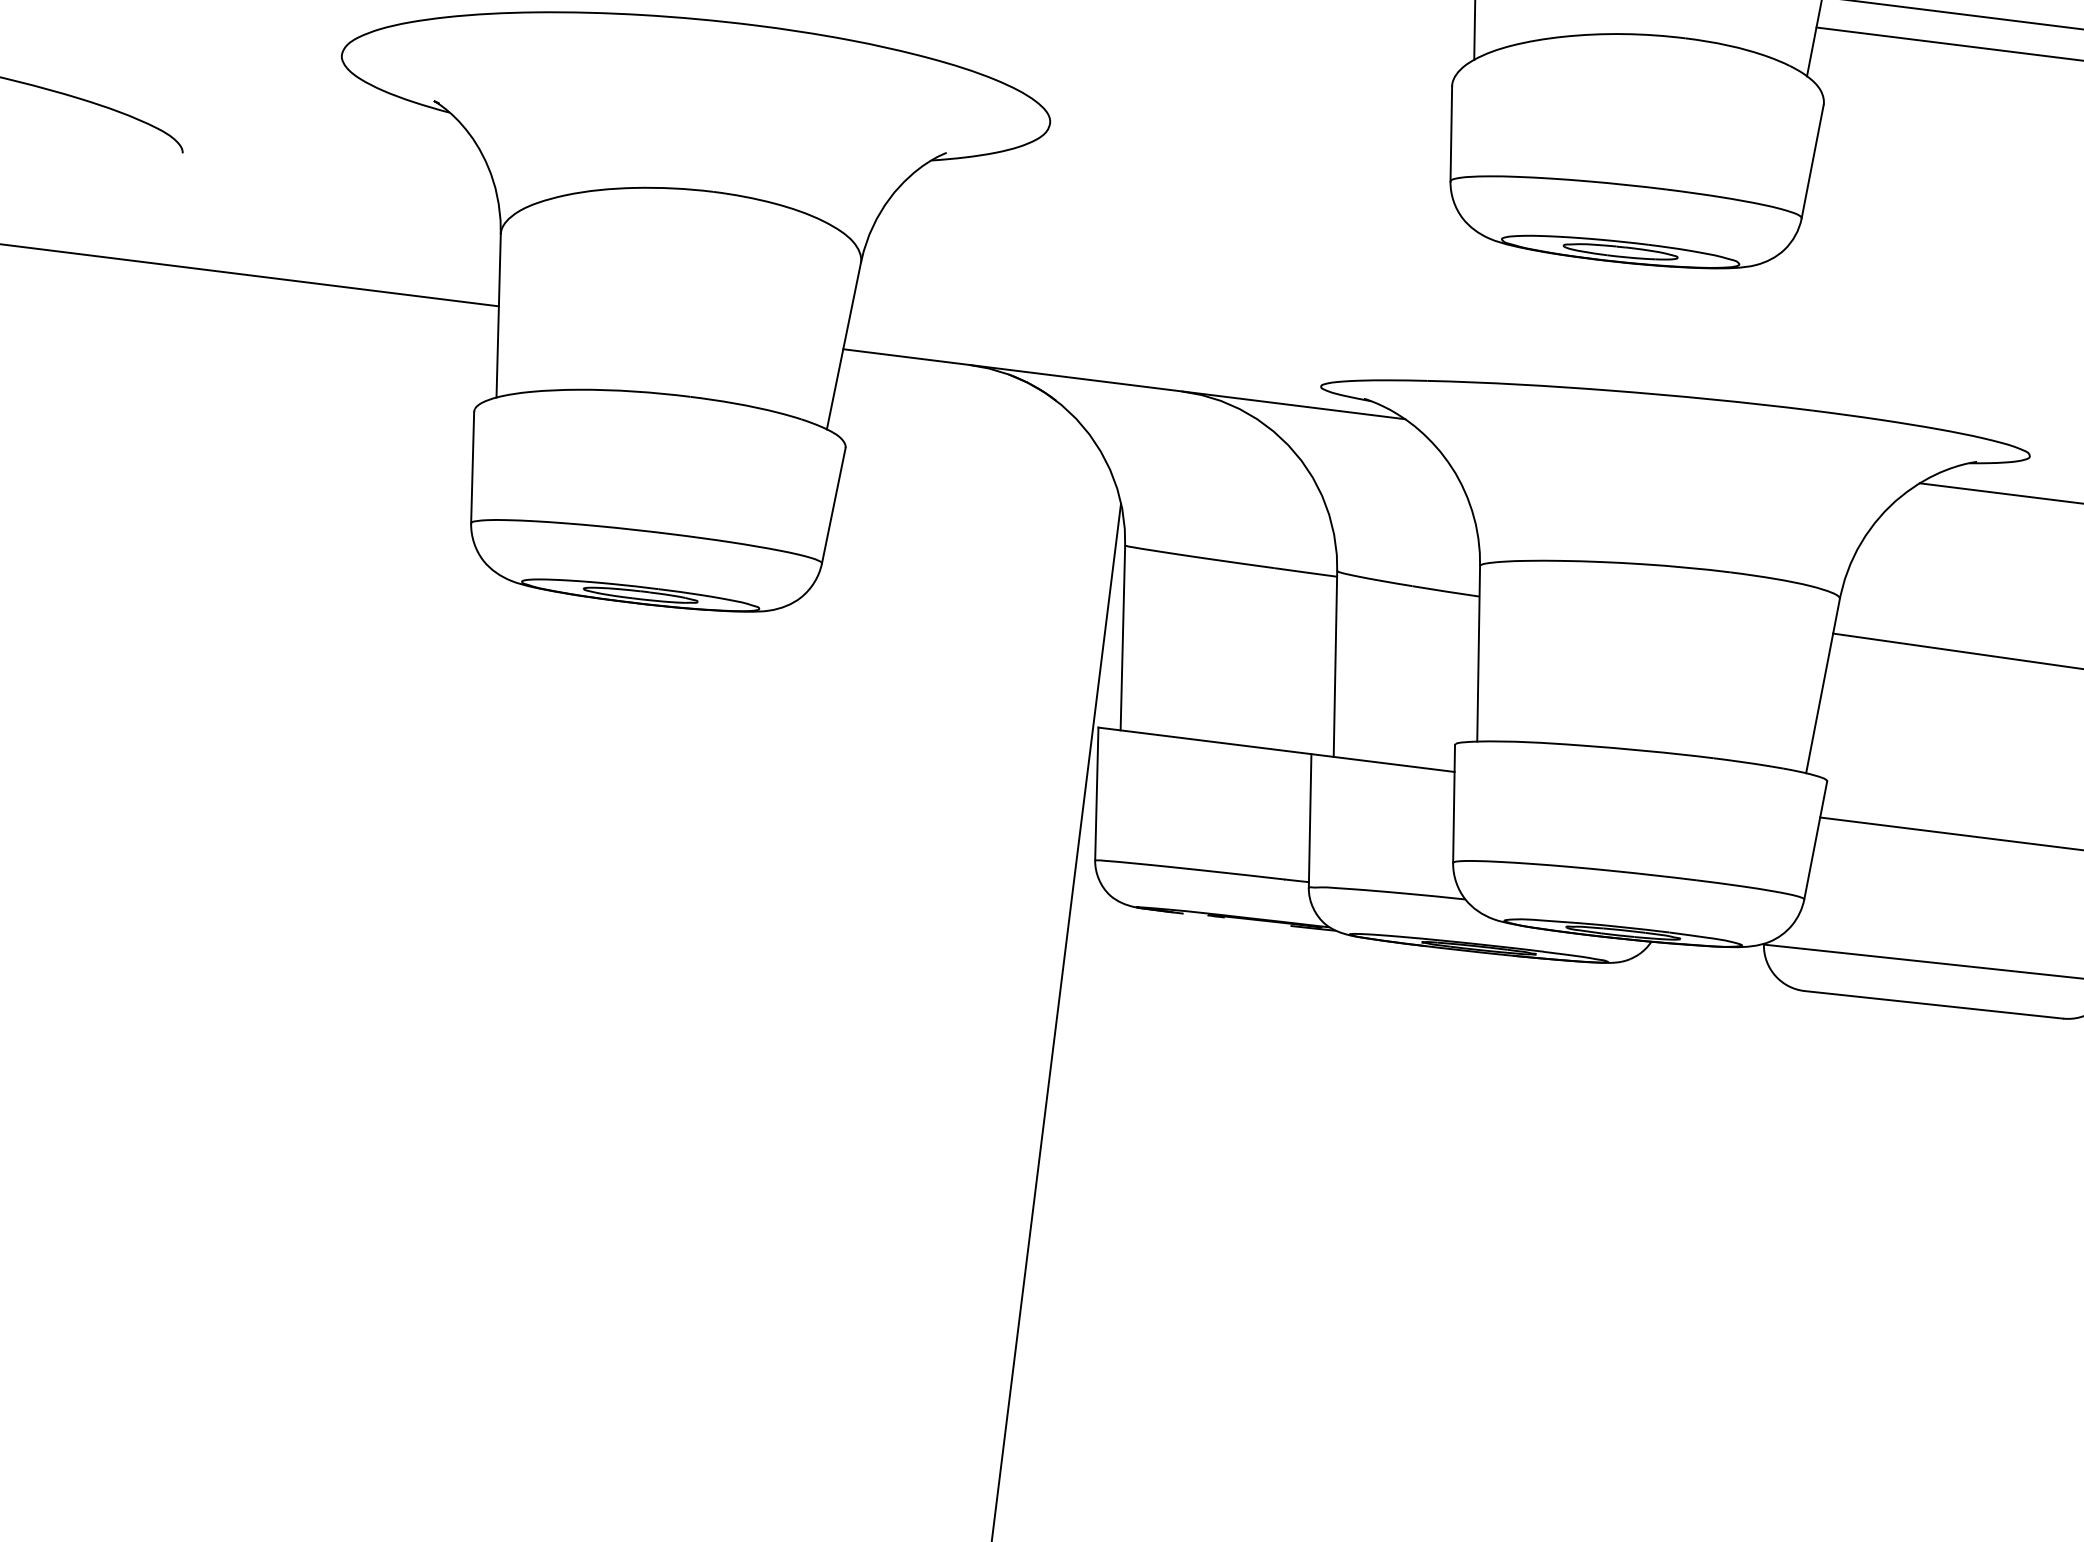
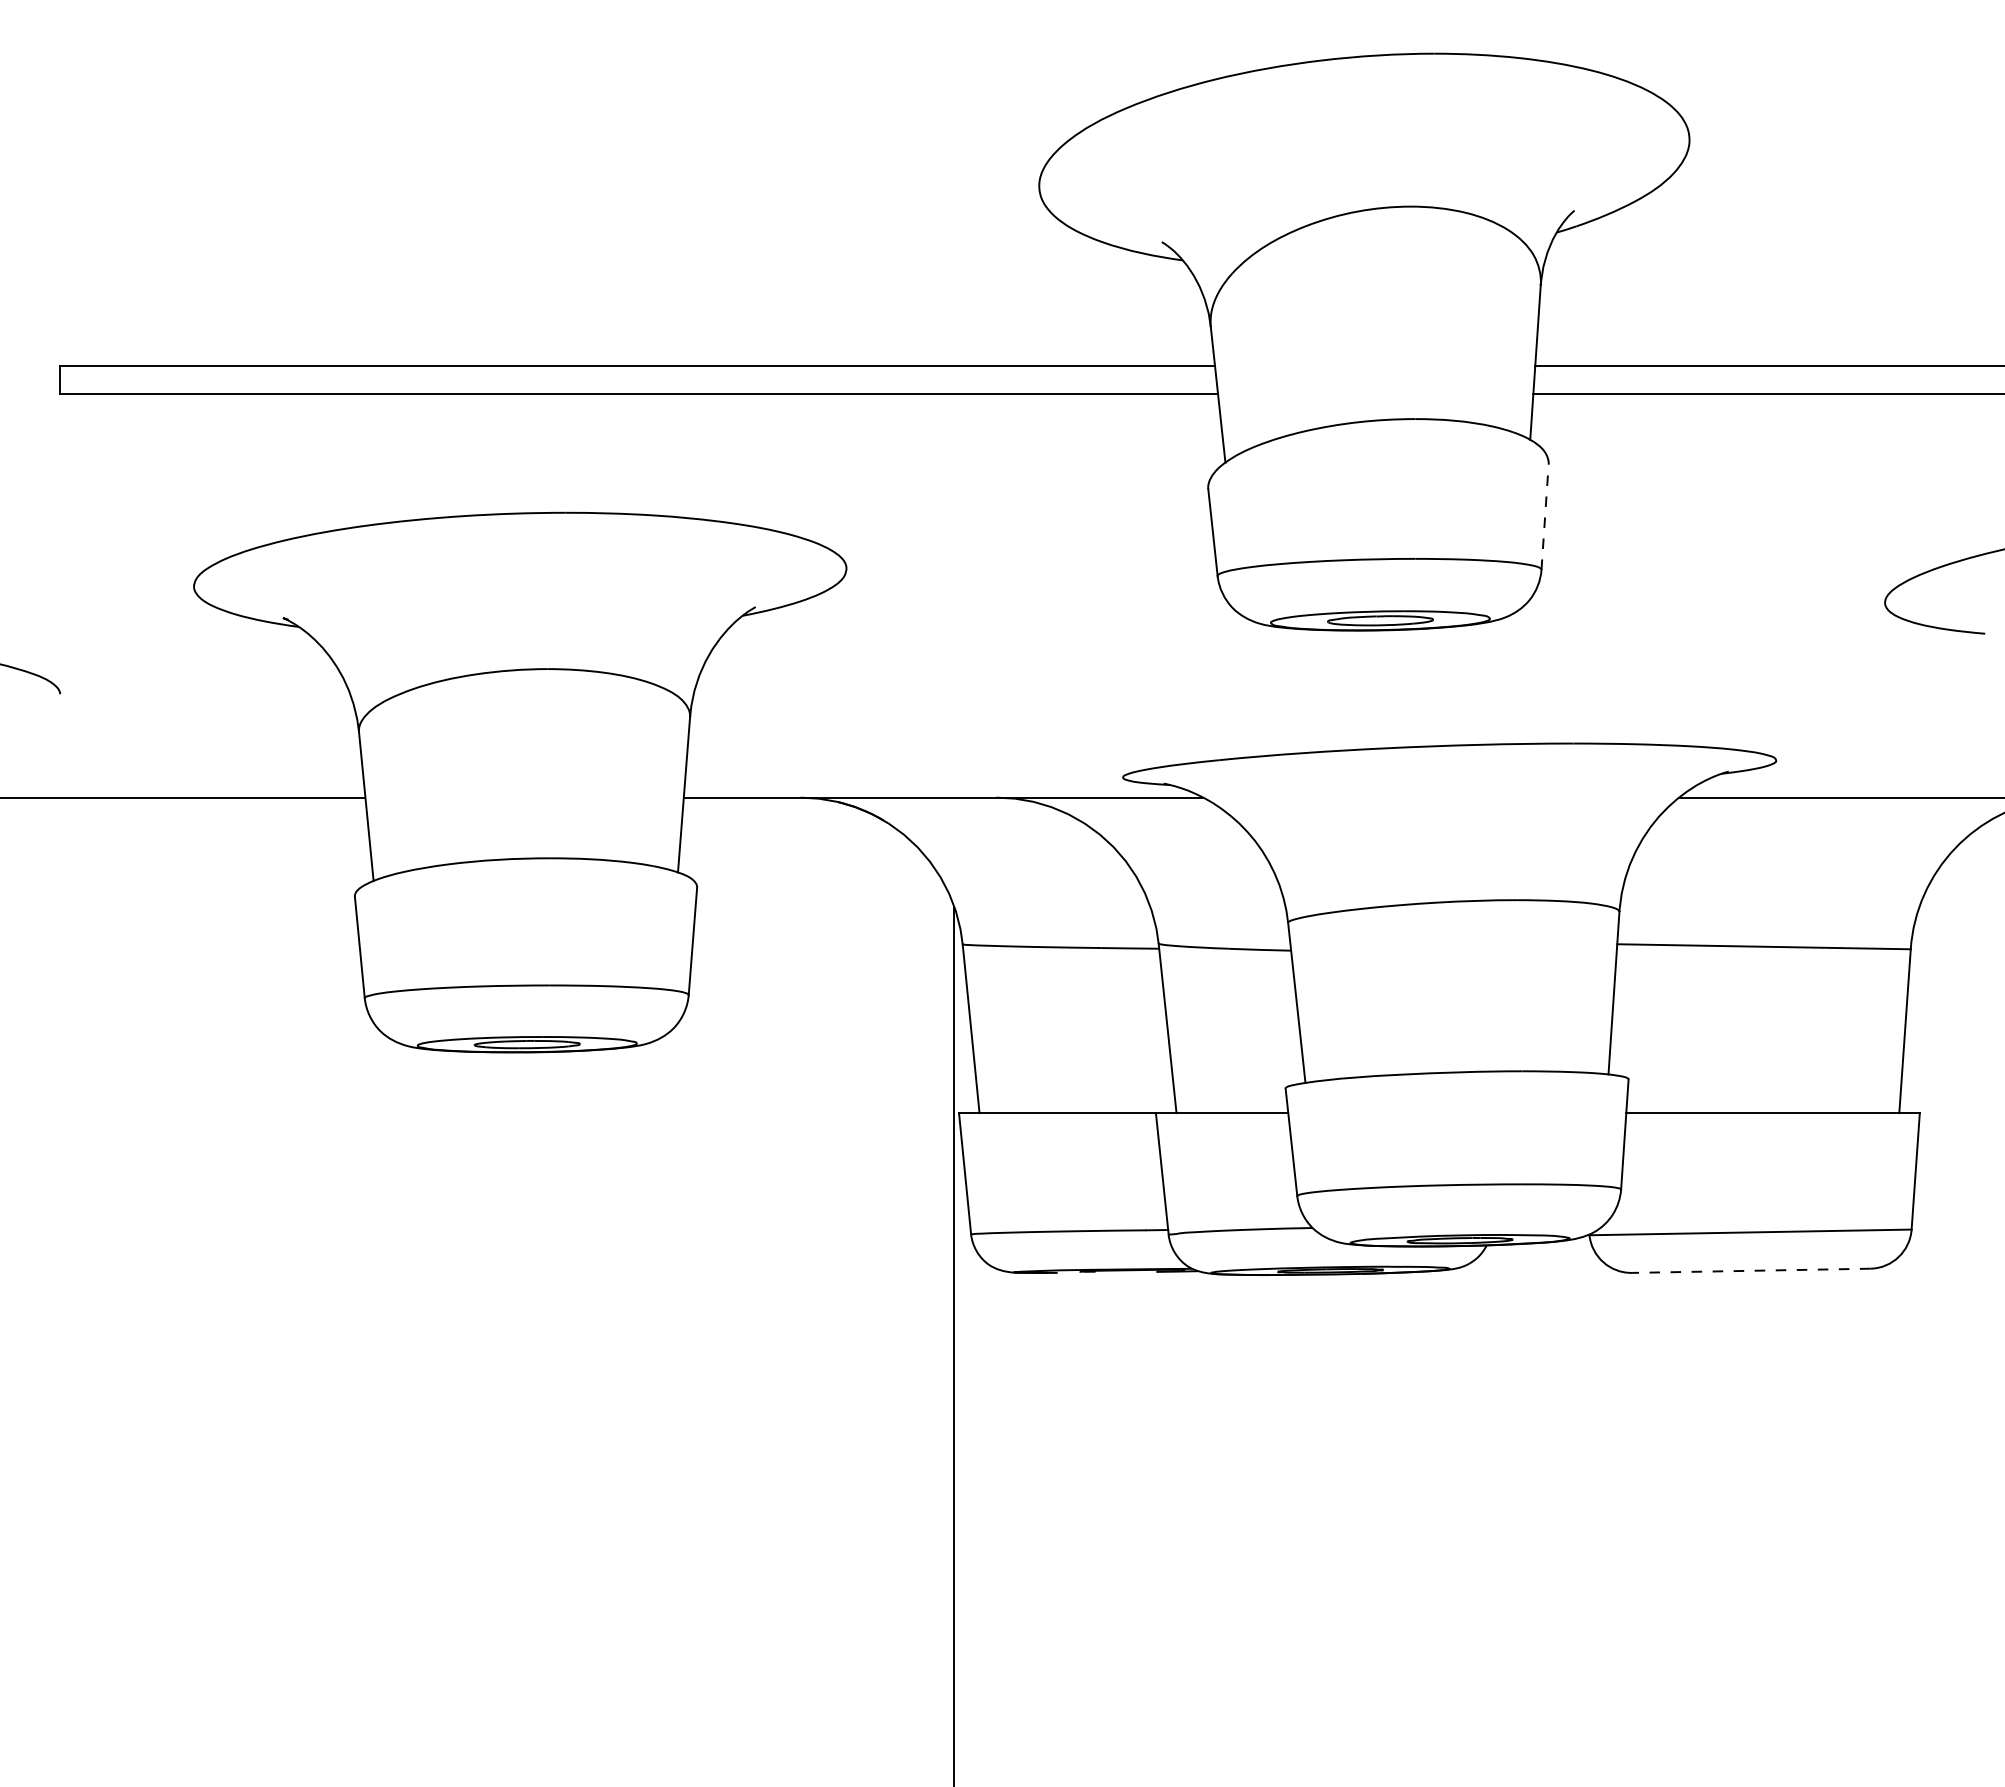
line: (1813, 162) -> (1545, 517), solid -> dashed
line: (1933, 1004) -> (1750, 1270), solid -> dashed

